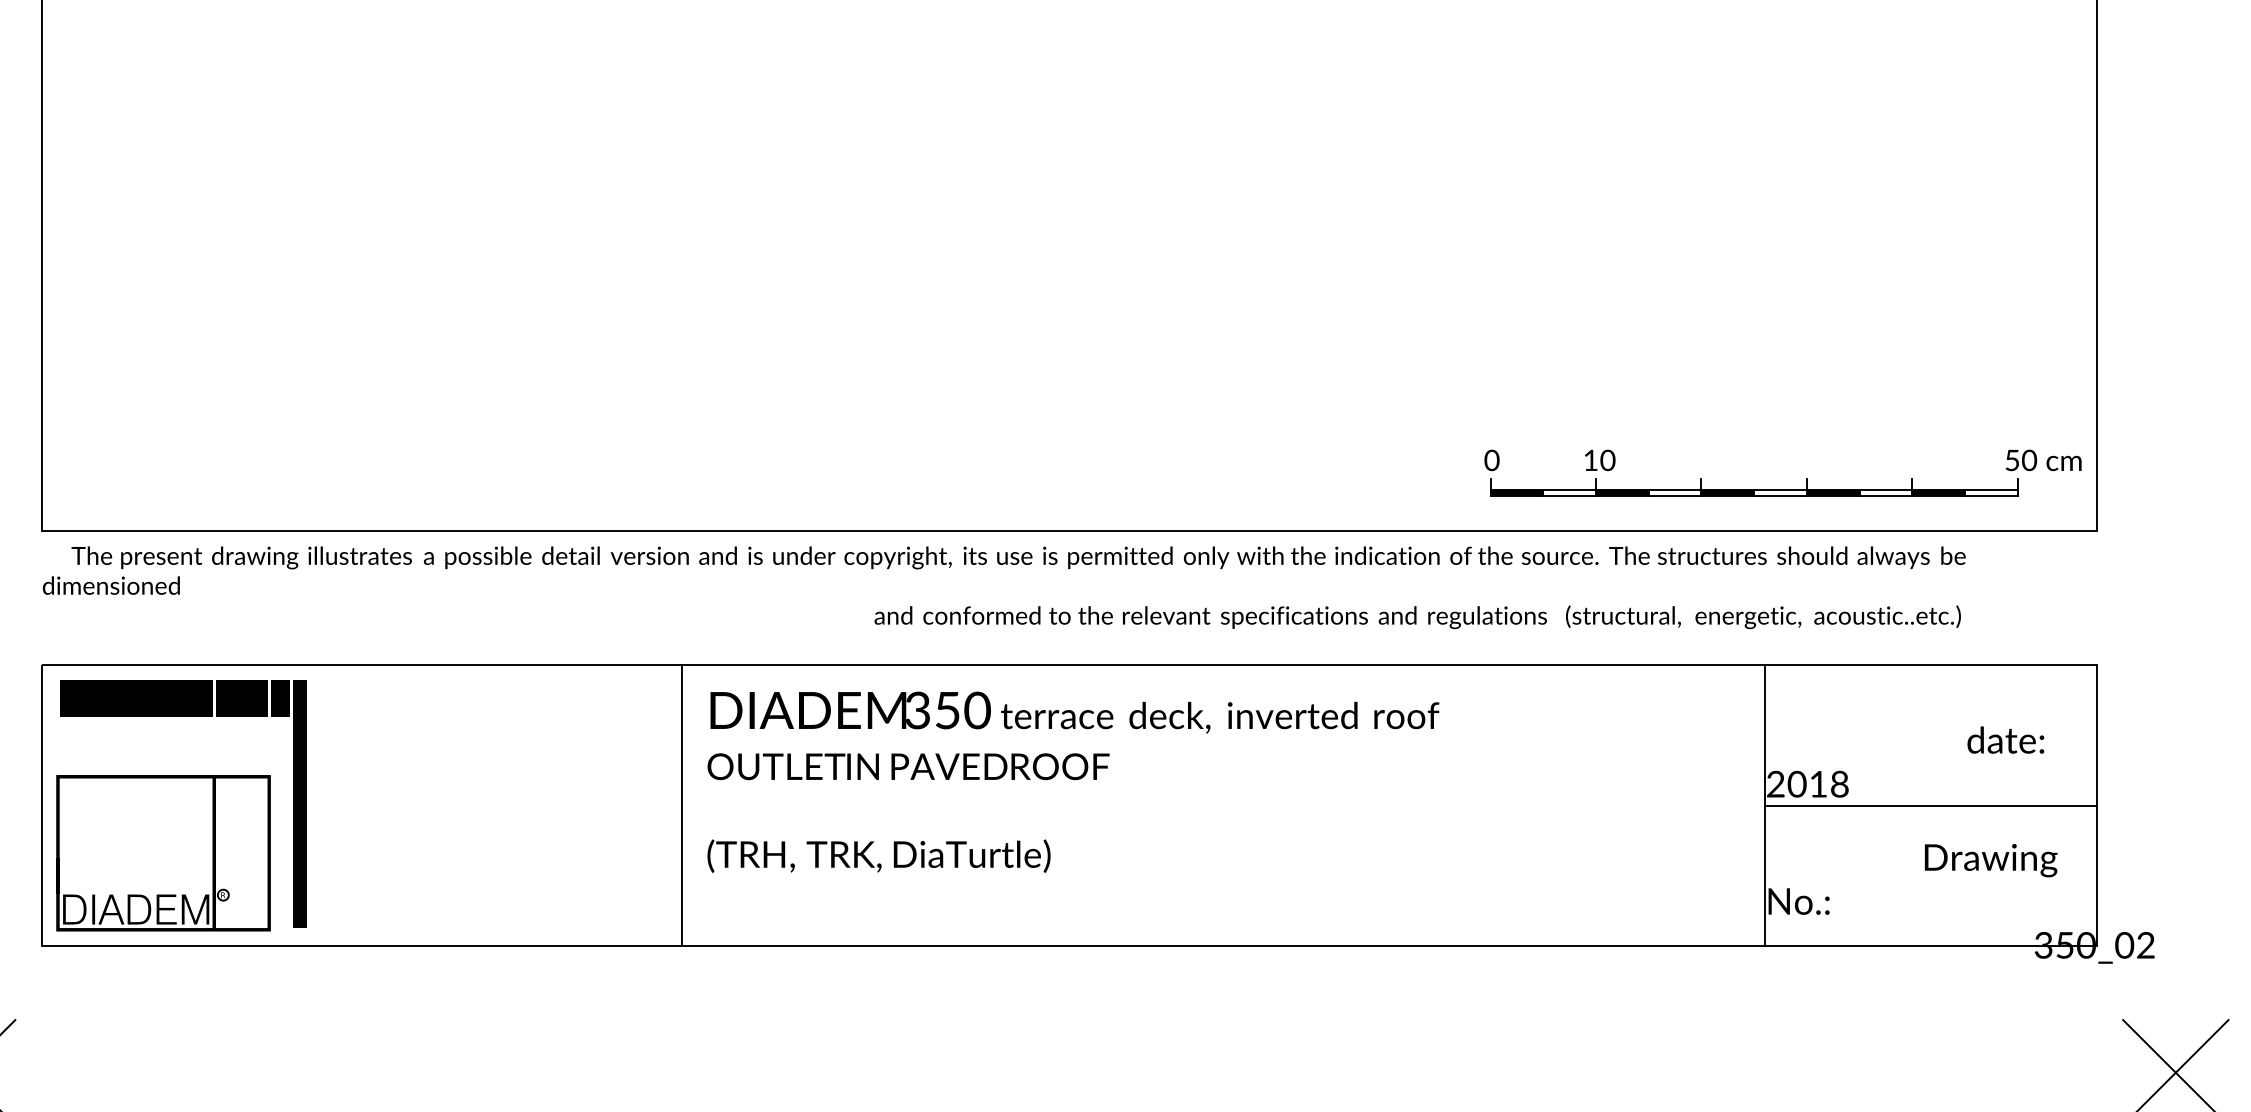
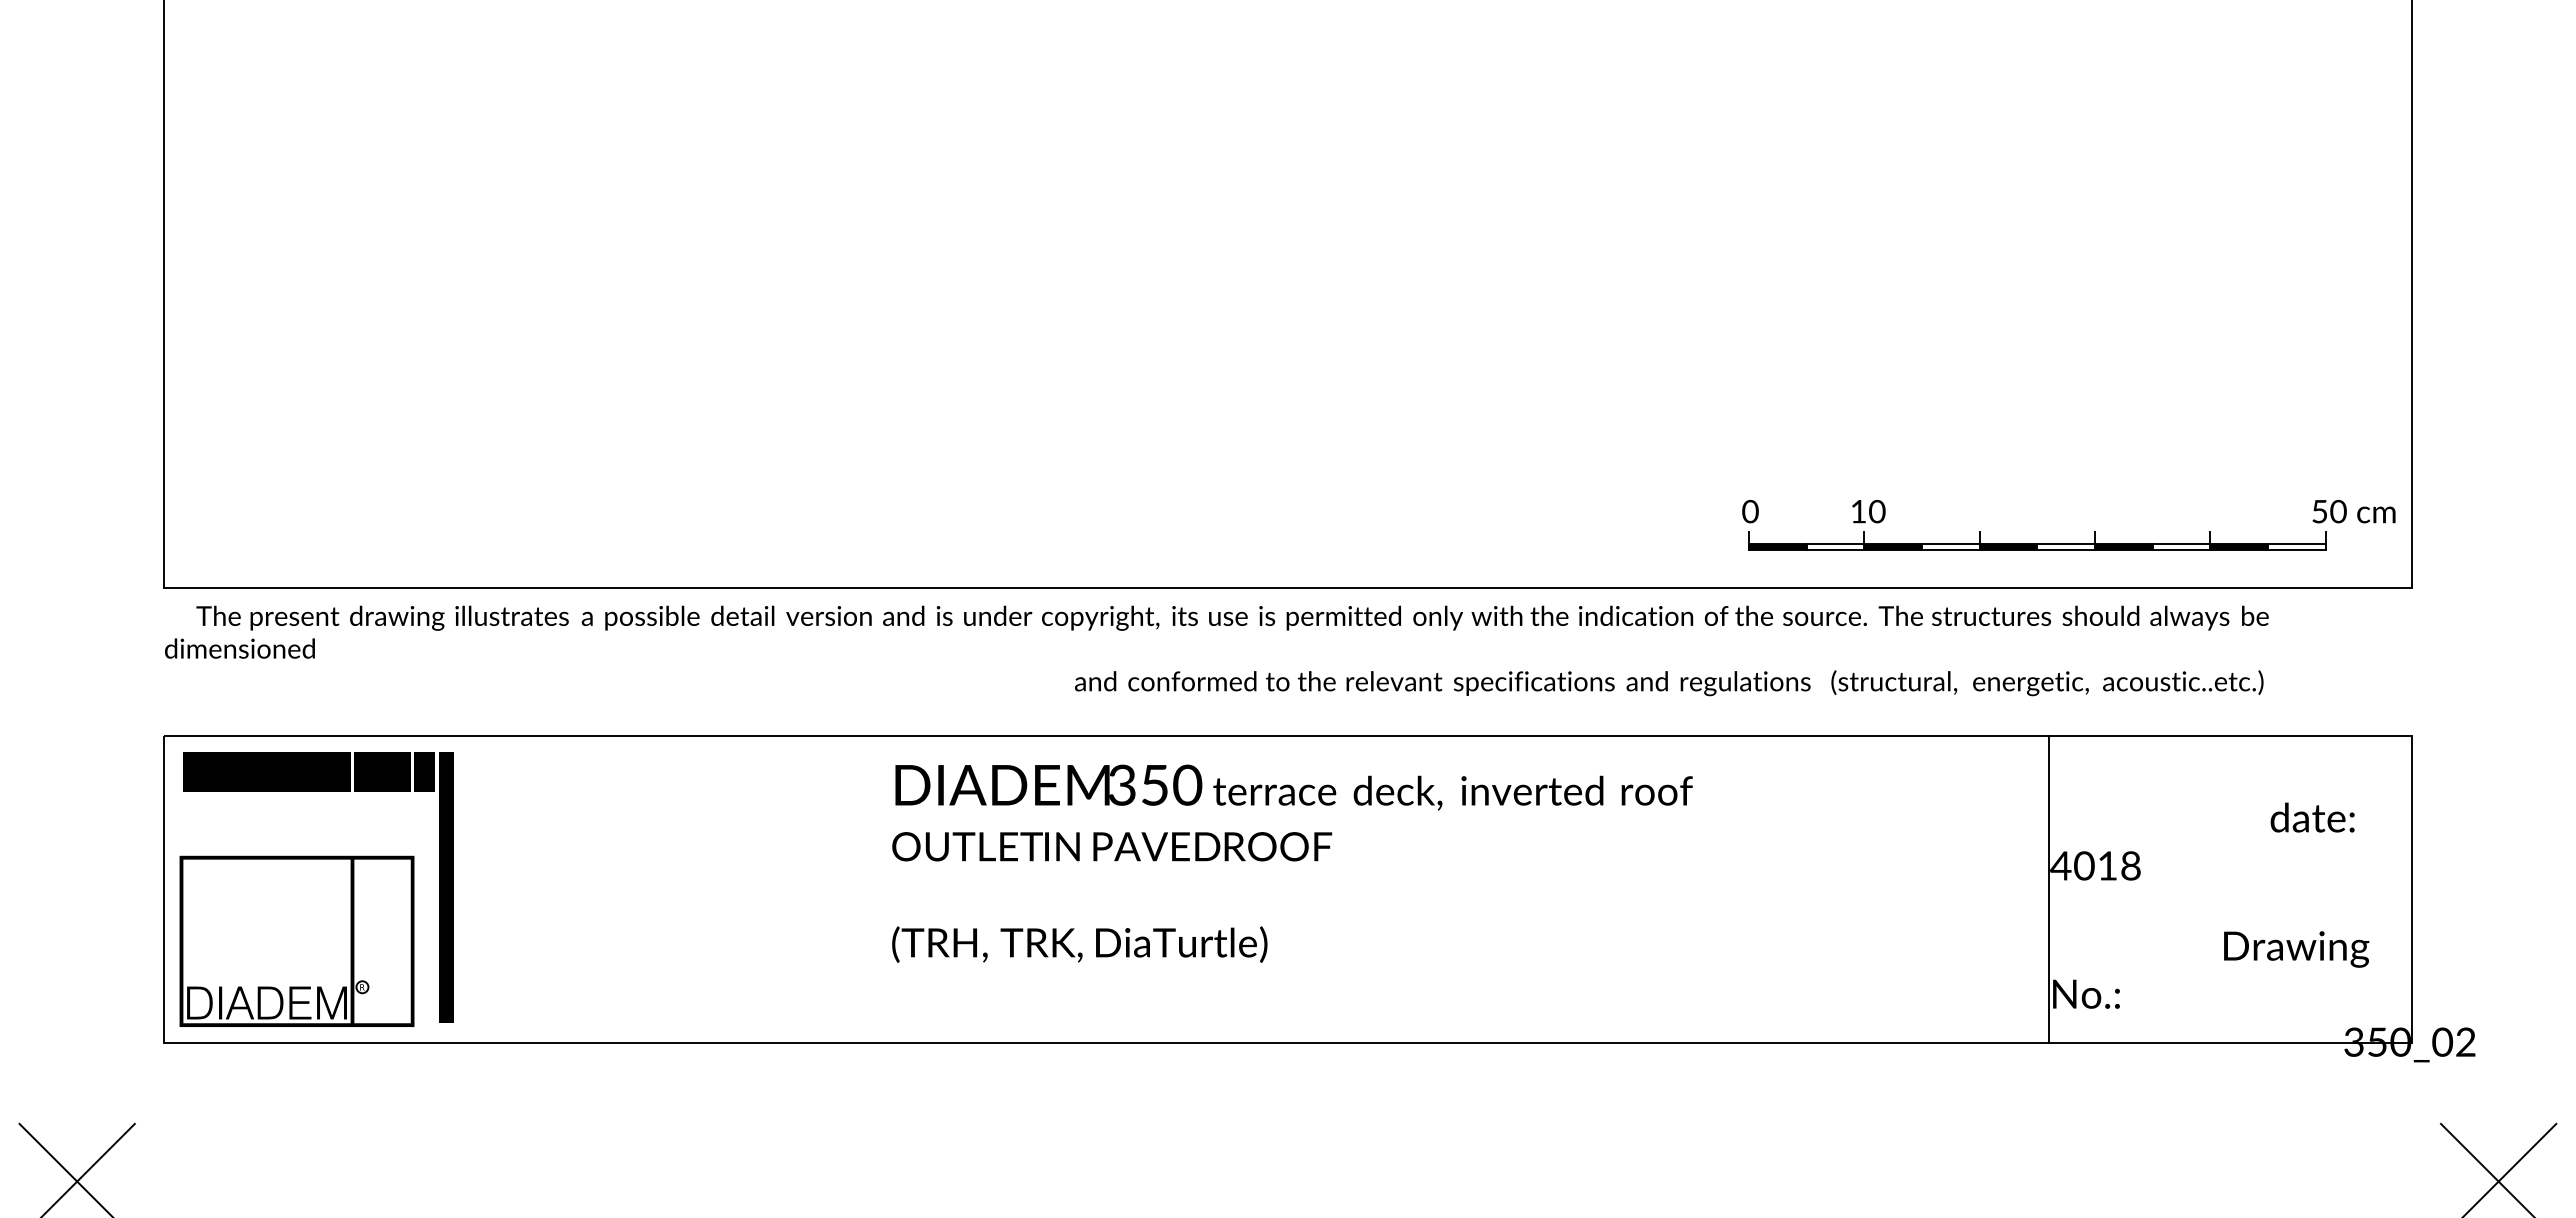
text: (1775, 783) -> (2060, 865), 2018 -> 4018
line: (681, 805) -> (863, 889), removed
line: (1930, 805) -> (2230, 889), removed

